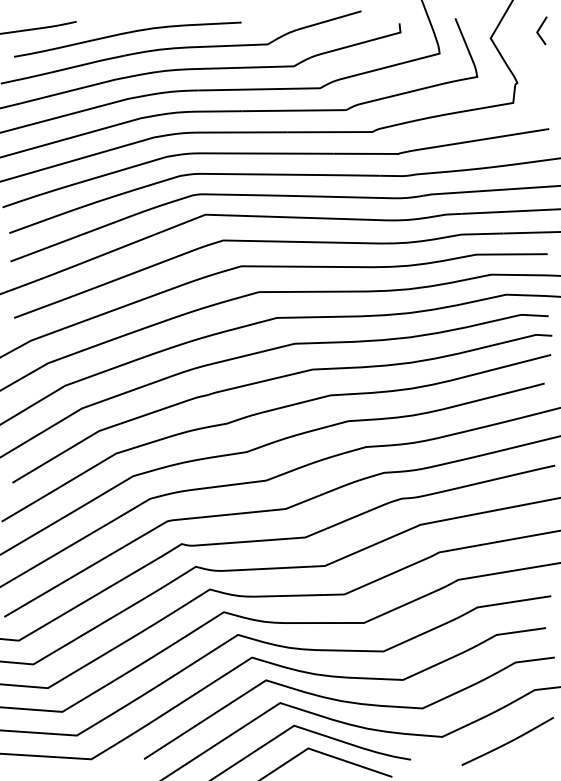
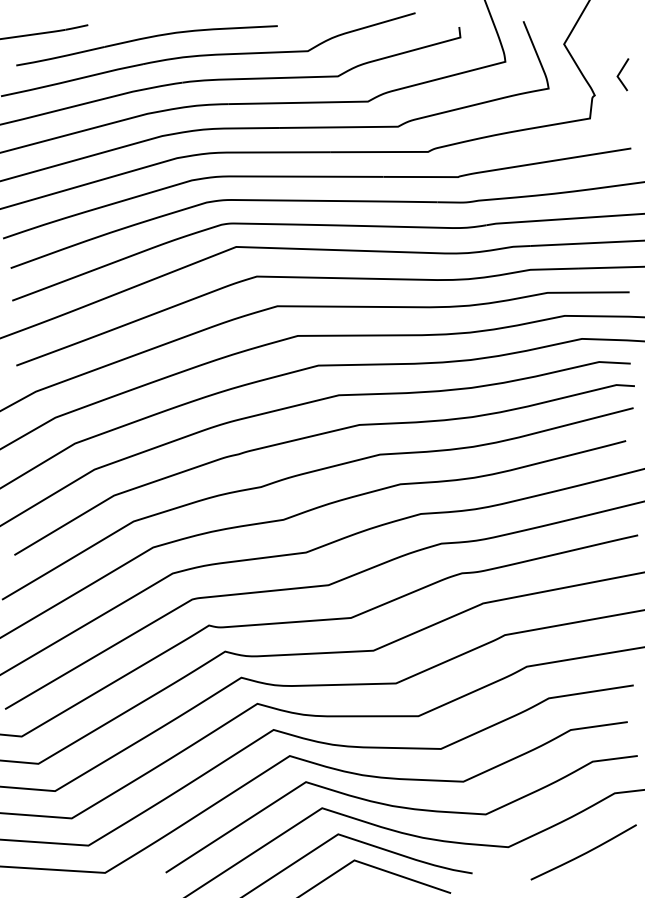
curve: (540, 29) -> (621, 73), moved

